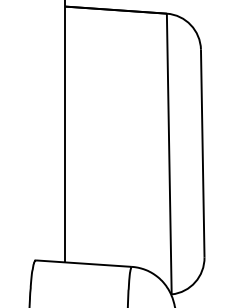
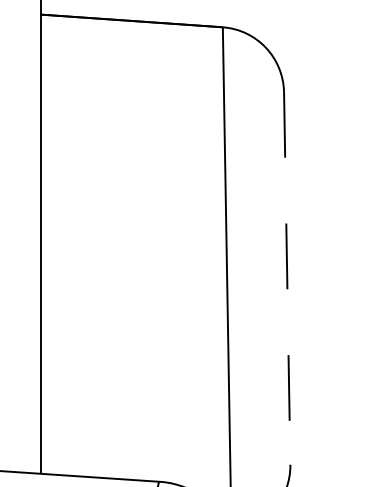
line: (202, 153) -> (286, 278), solid -> dashed

